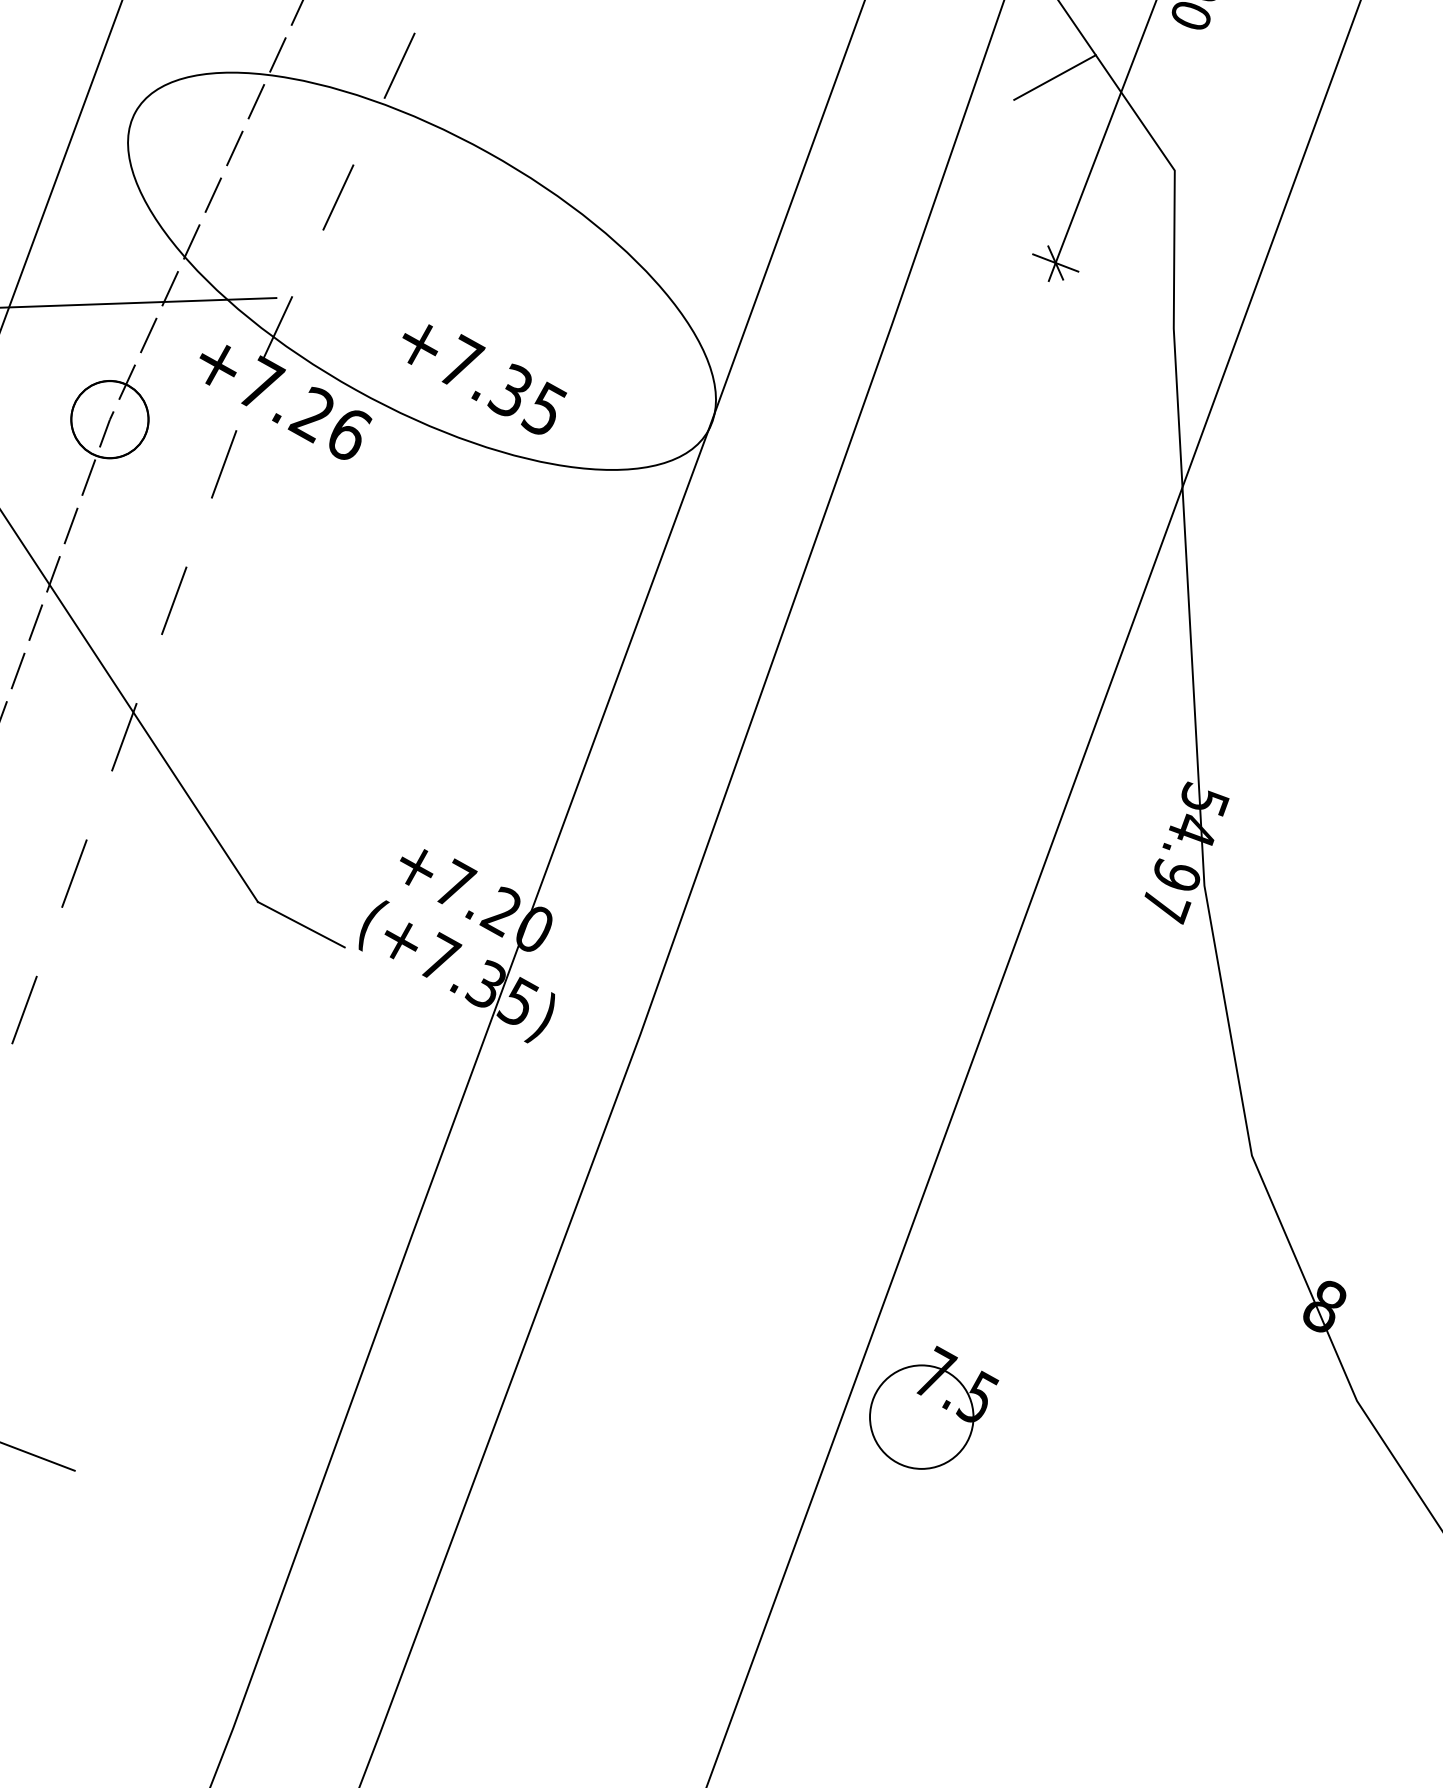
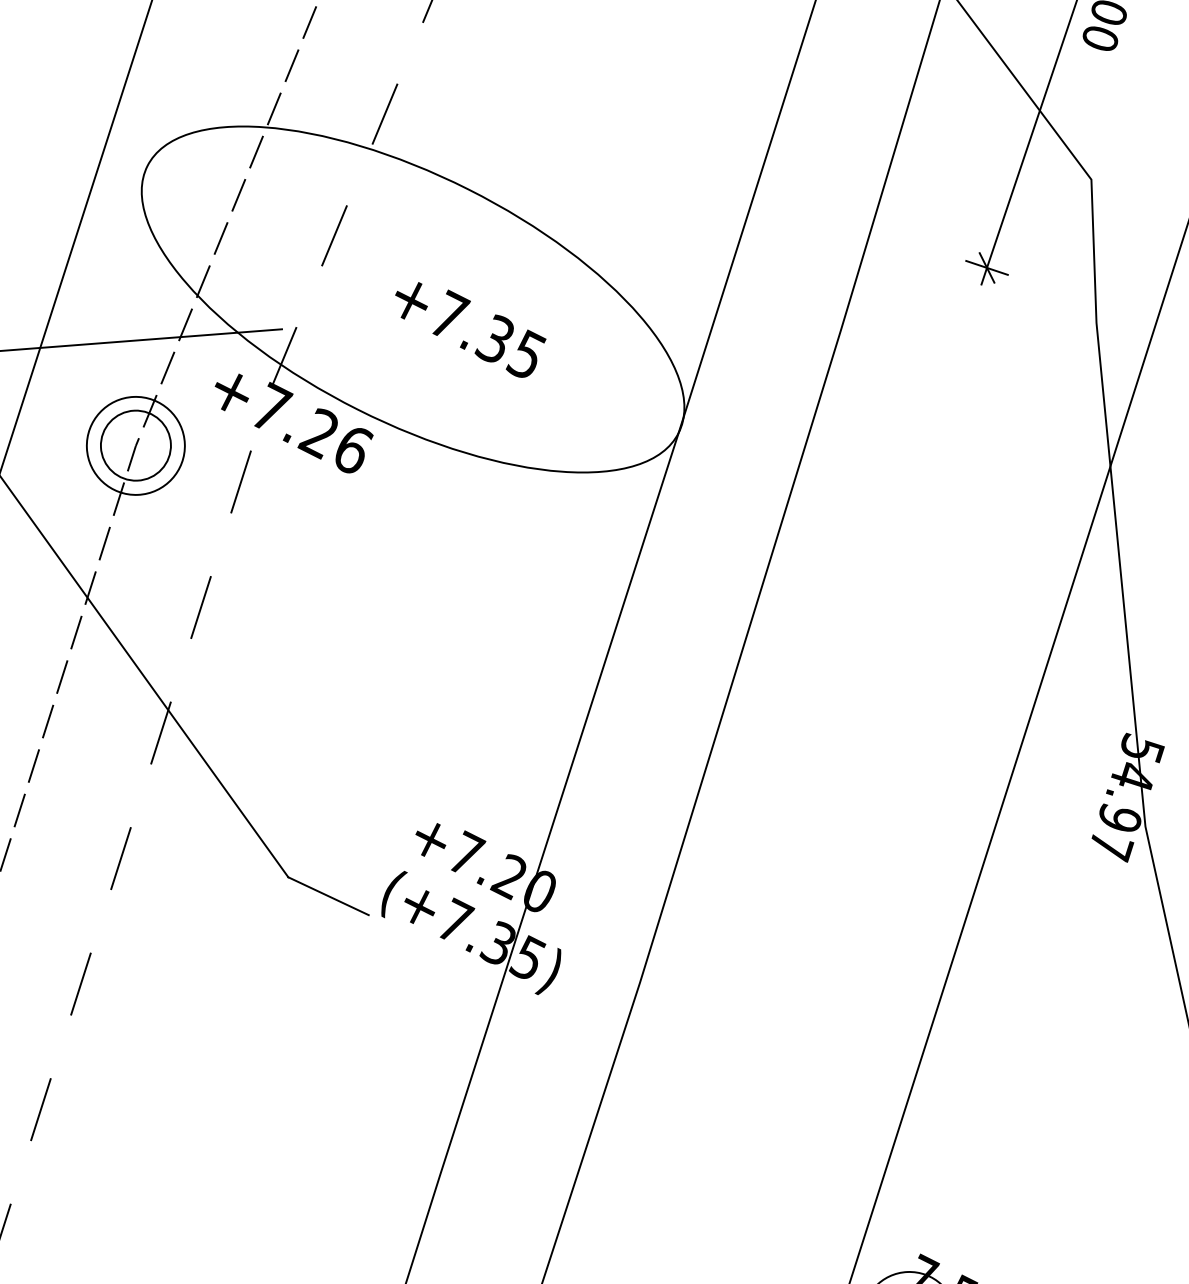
line: (1054, 77) -> (978, 99), removed
text: (484, 379) -> (471, 329), moved
circle: (109, 419) -> (135, 445), size x1.4

